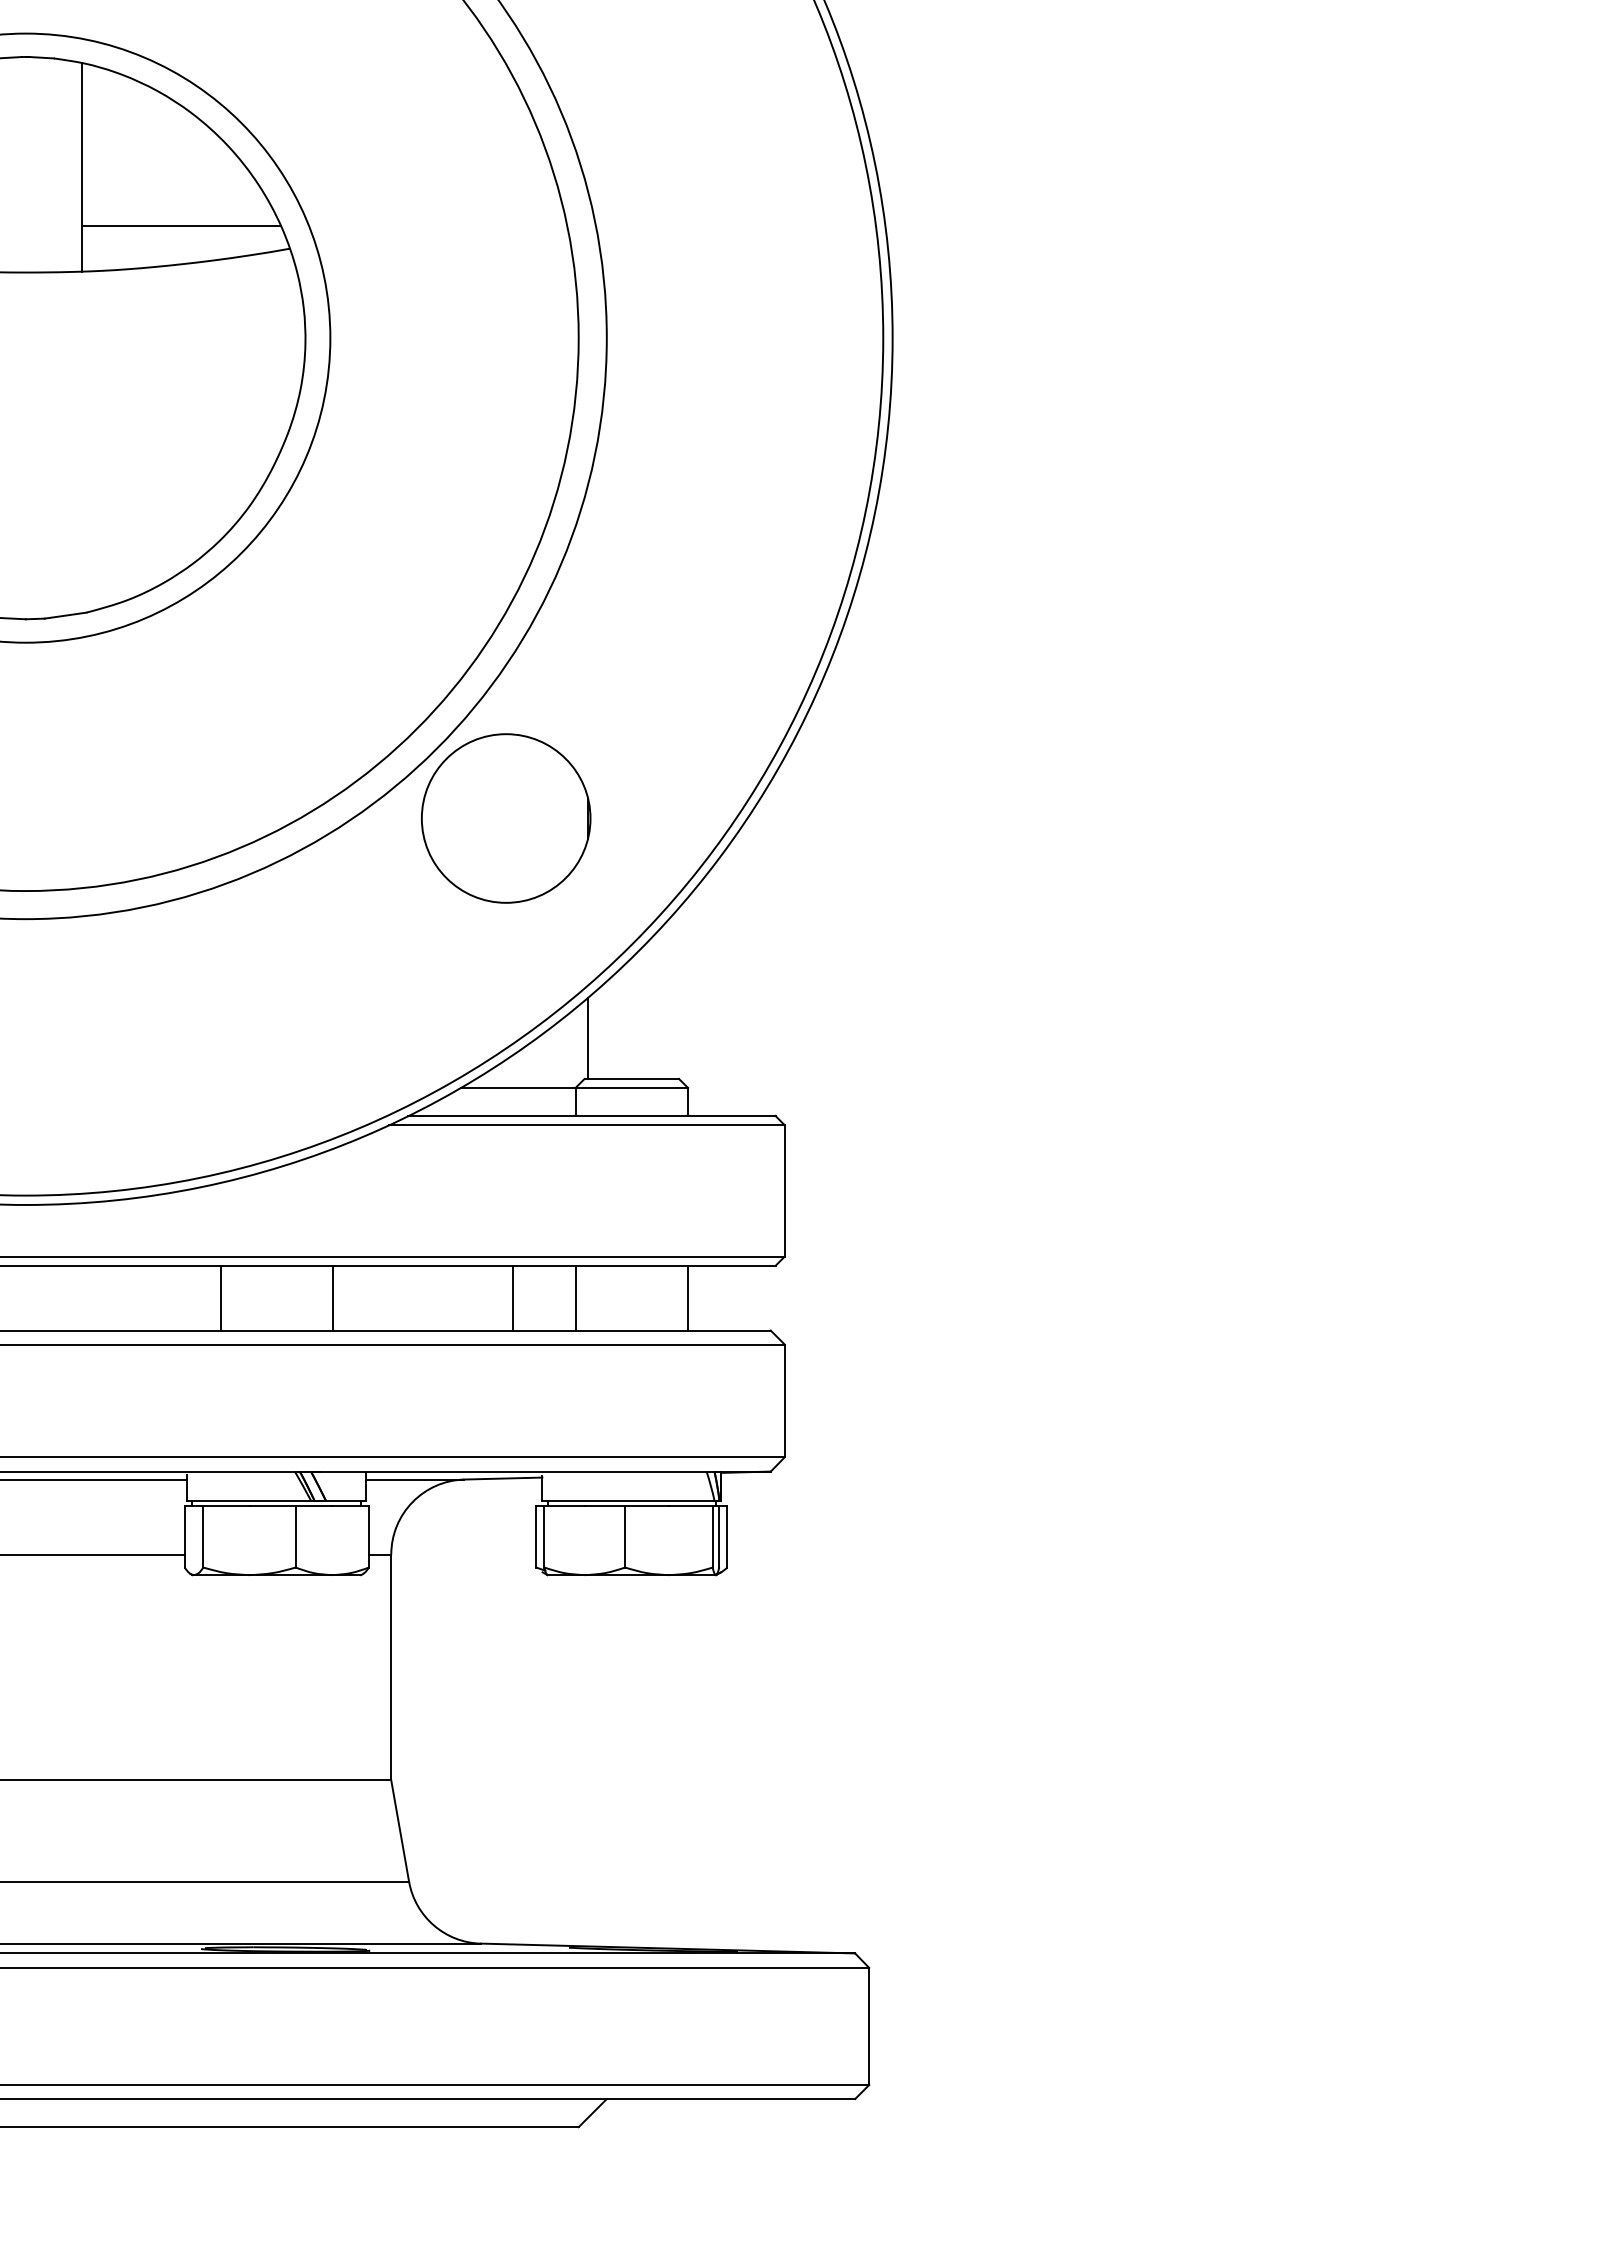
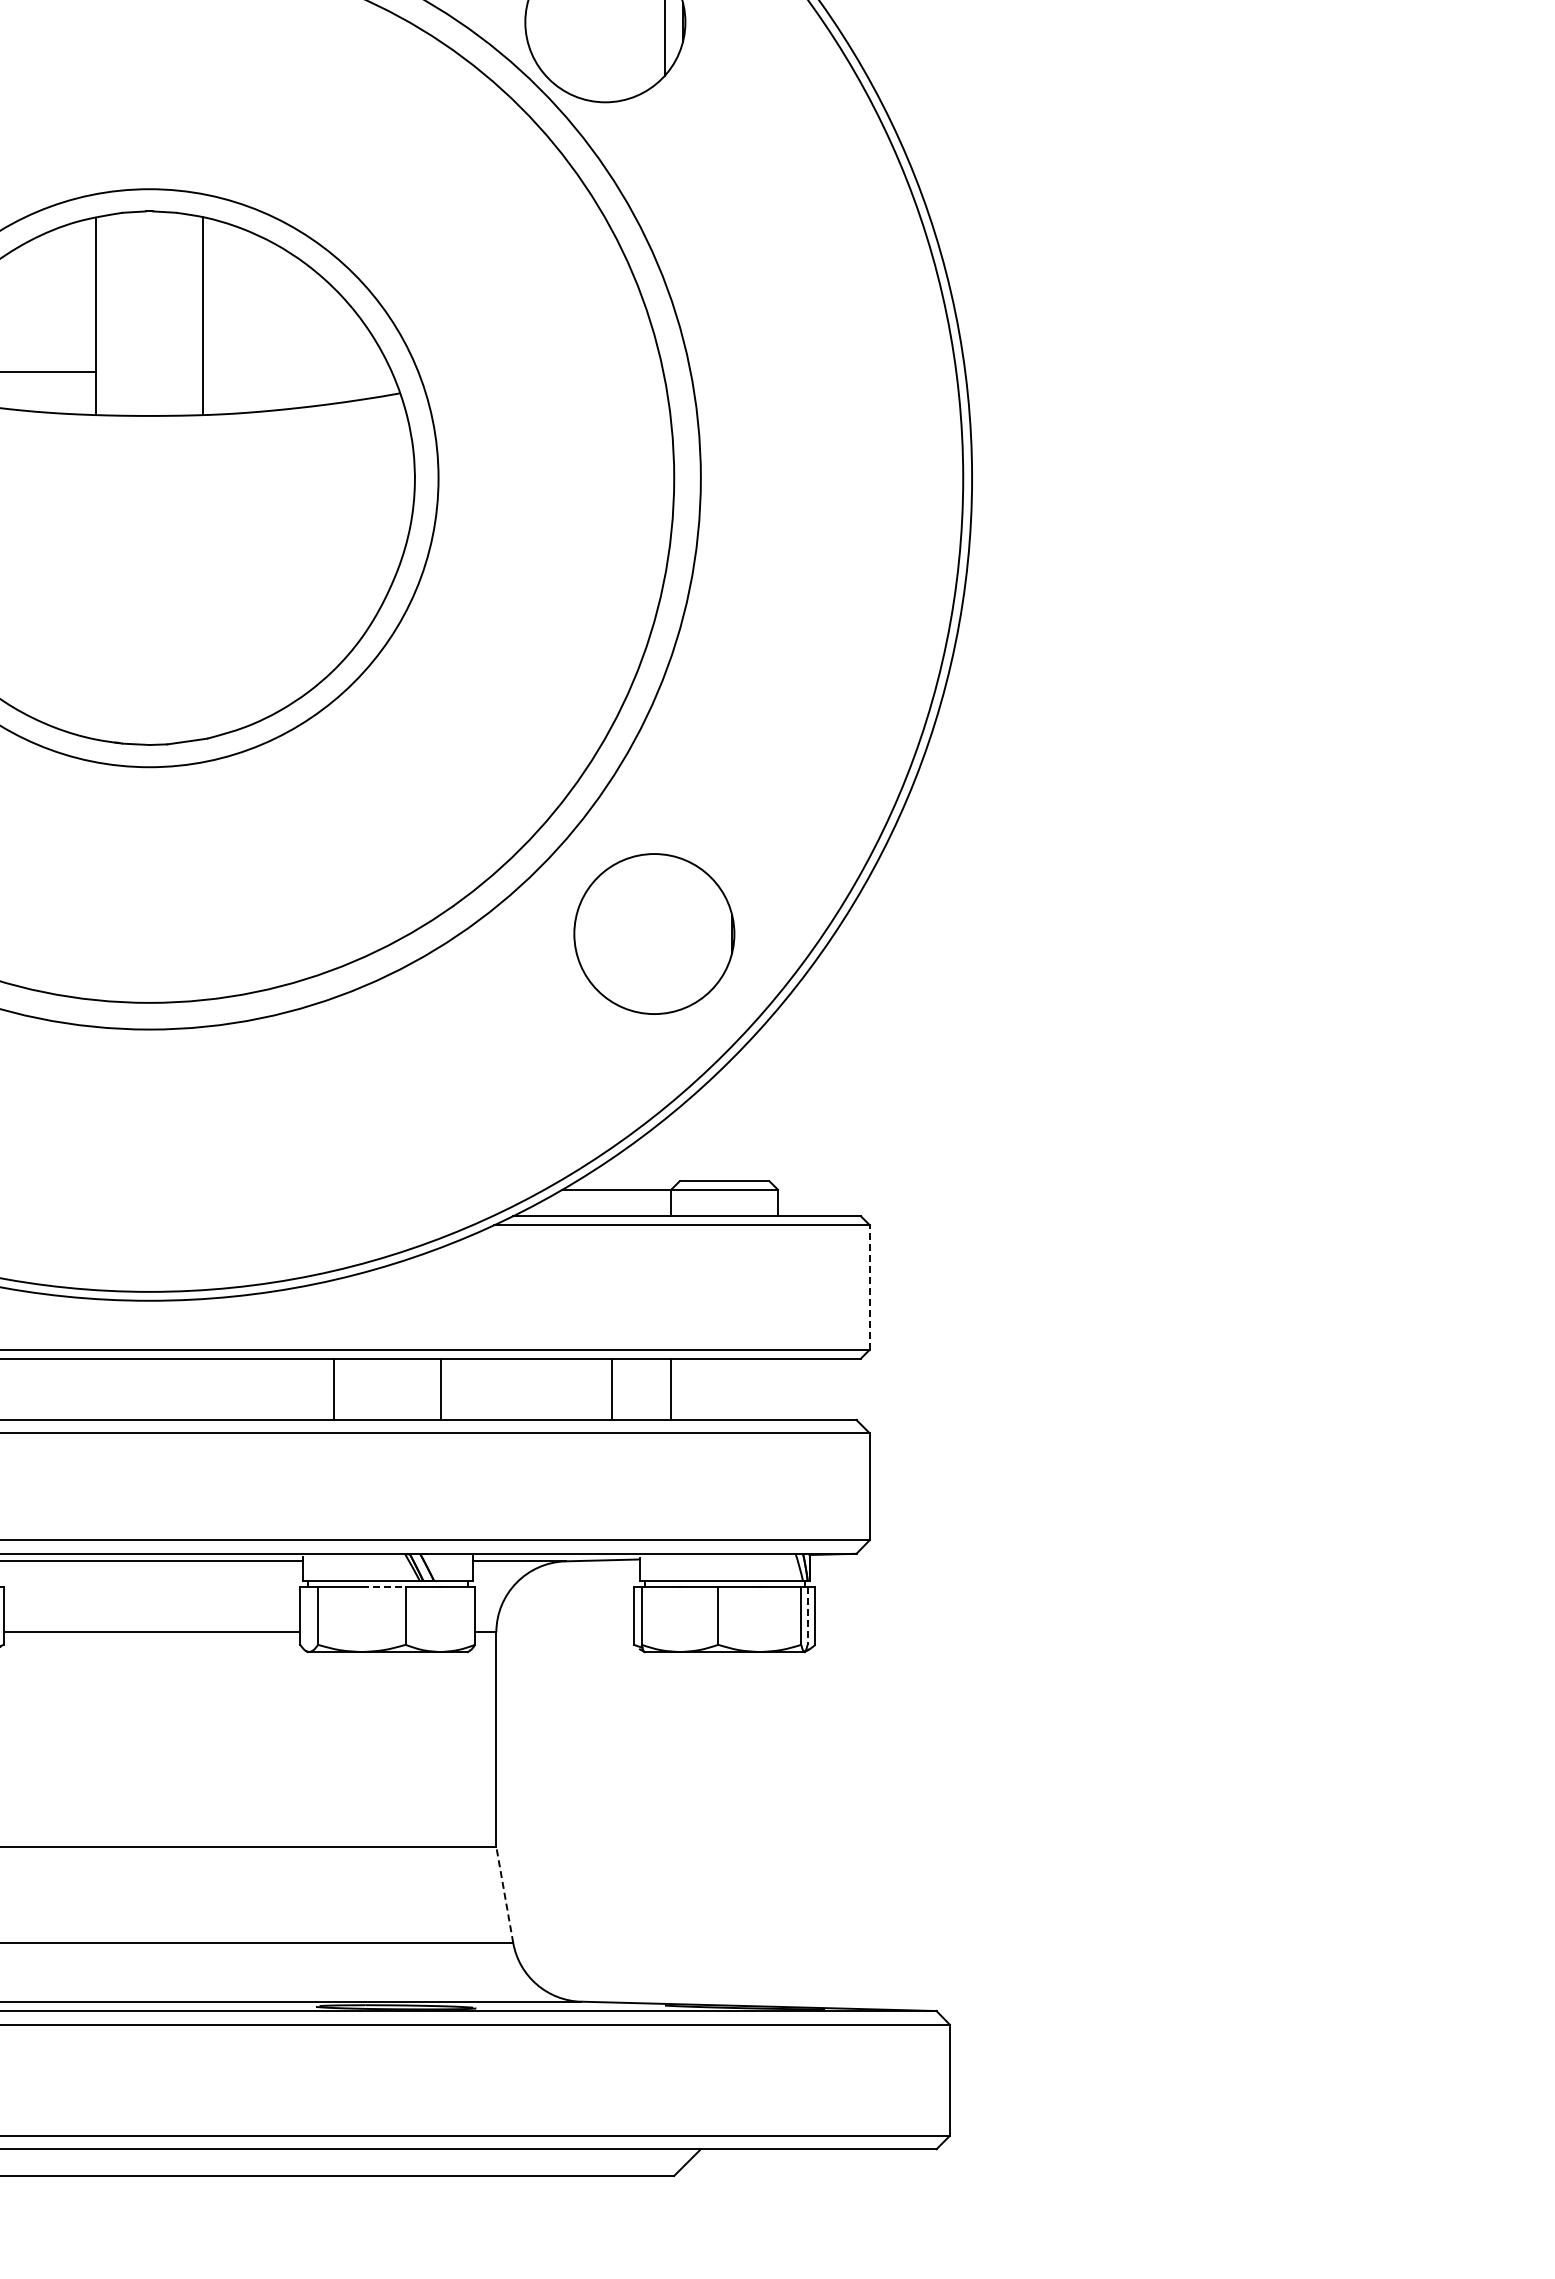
line: (180, 225) -> (296, 371), removed
circle: (506, 817) -> (654, 933), moved
line: (588, 1038) -> (683, 1142), removed
line: (784, 1189) -> (869, 1286), solid -> dashed
line: (687, 1298) -> (777, 1389), removed
line: (272, 1506) -> (383, 1586), solid -> dashed
line: (719, 1537) -> (807, 1616), solid -> dashed
line: (399, 1830) -> (504, 1894), solid -> dashed

